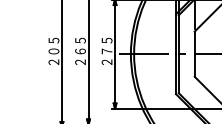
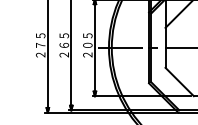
text: (53, 50) -> (40, 44), ２０５ -> ２７５
text: (106, 50) -> (87, 44), ２７５ -> ２０５

